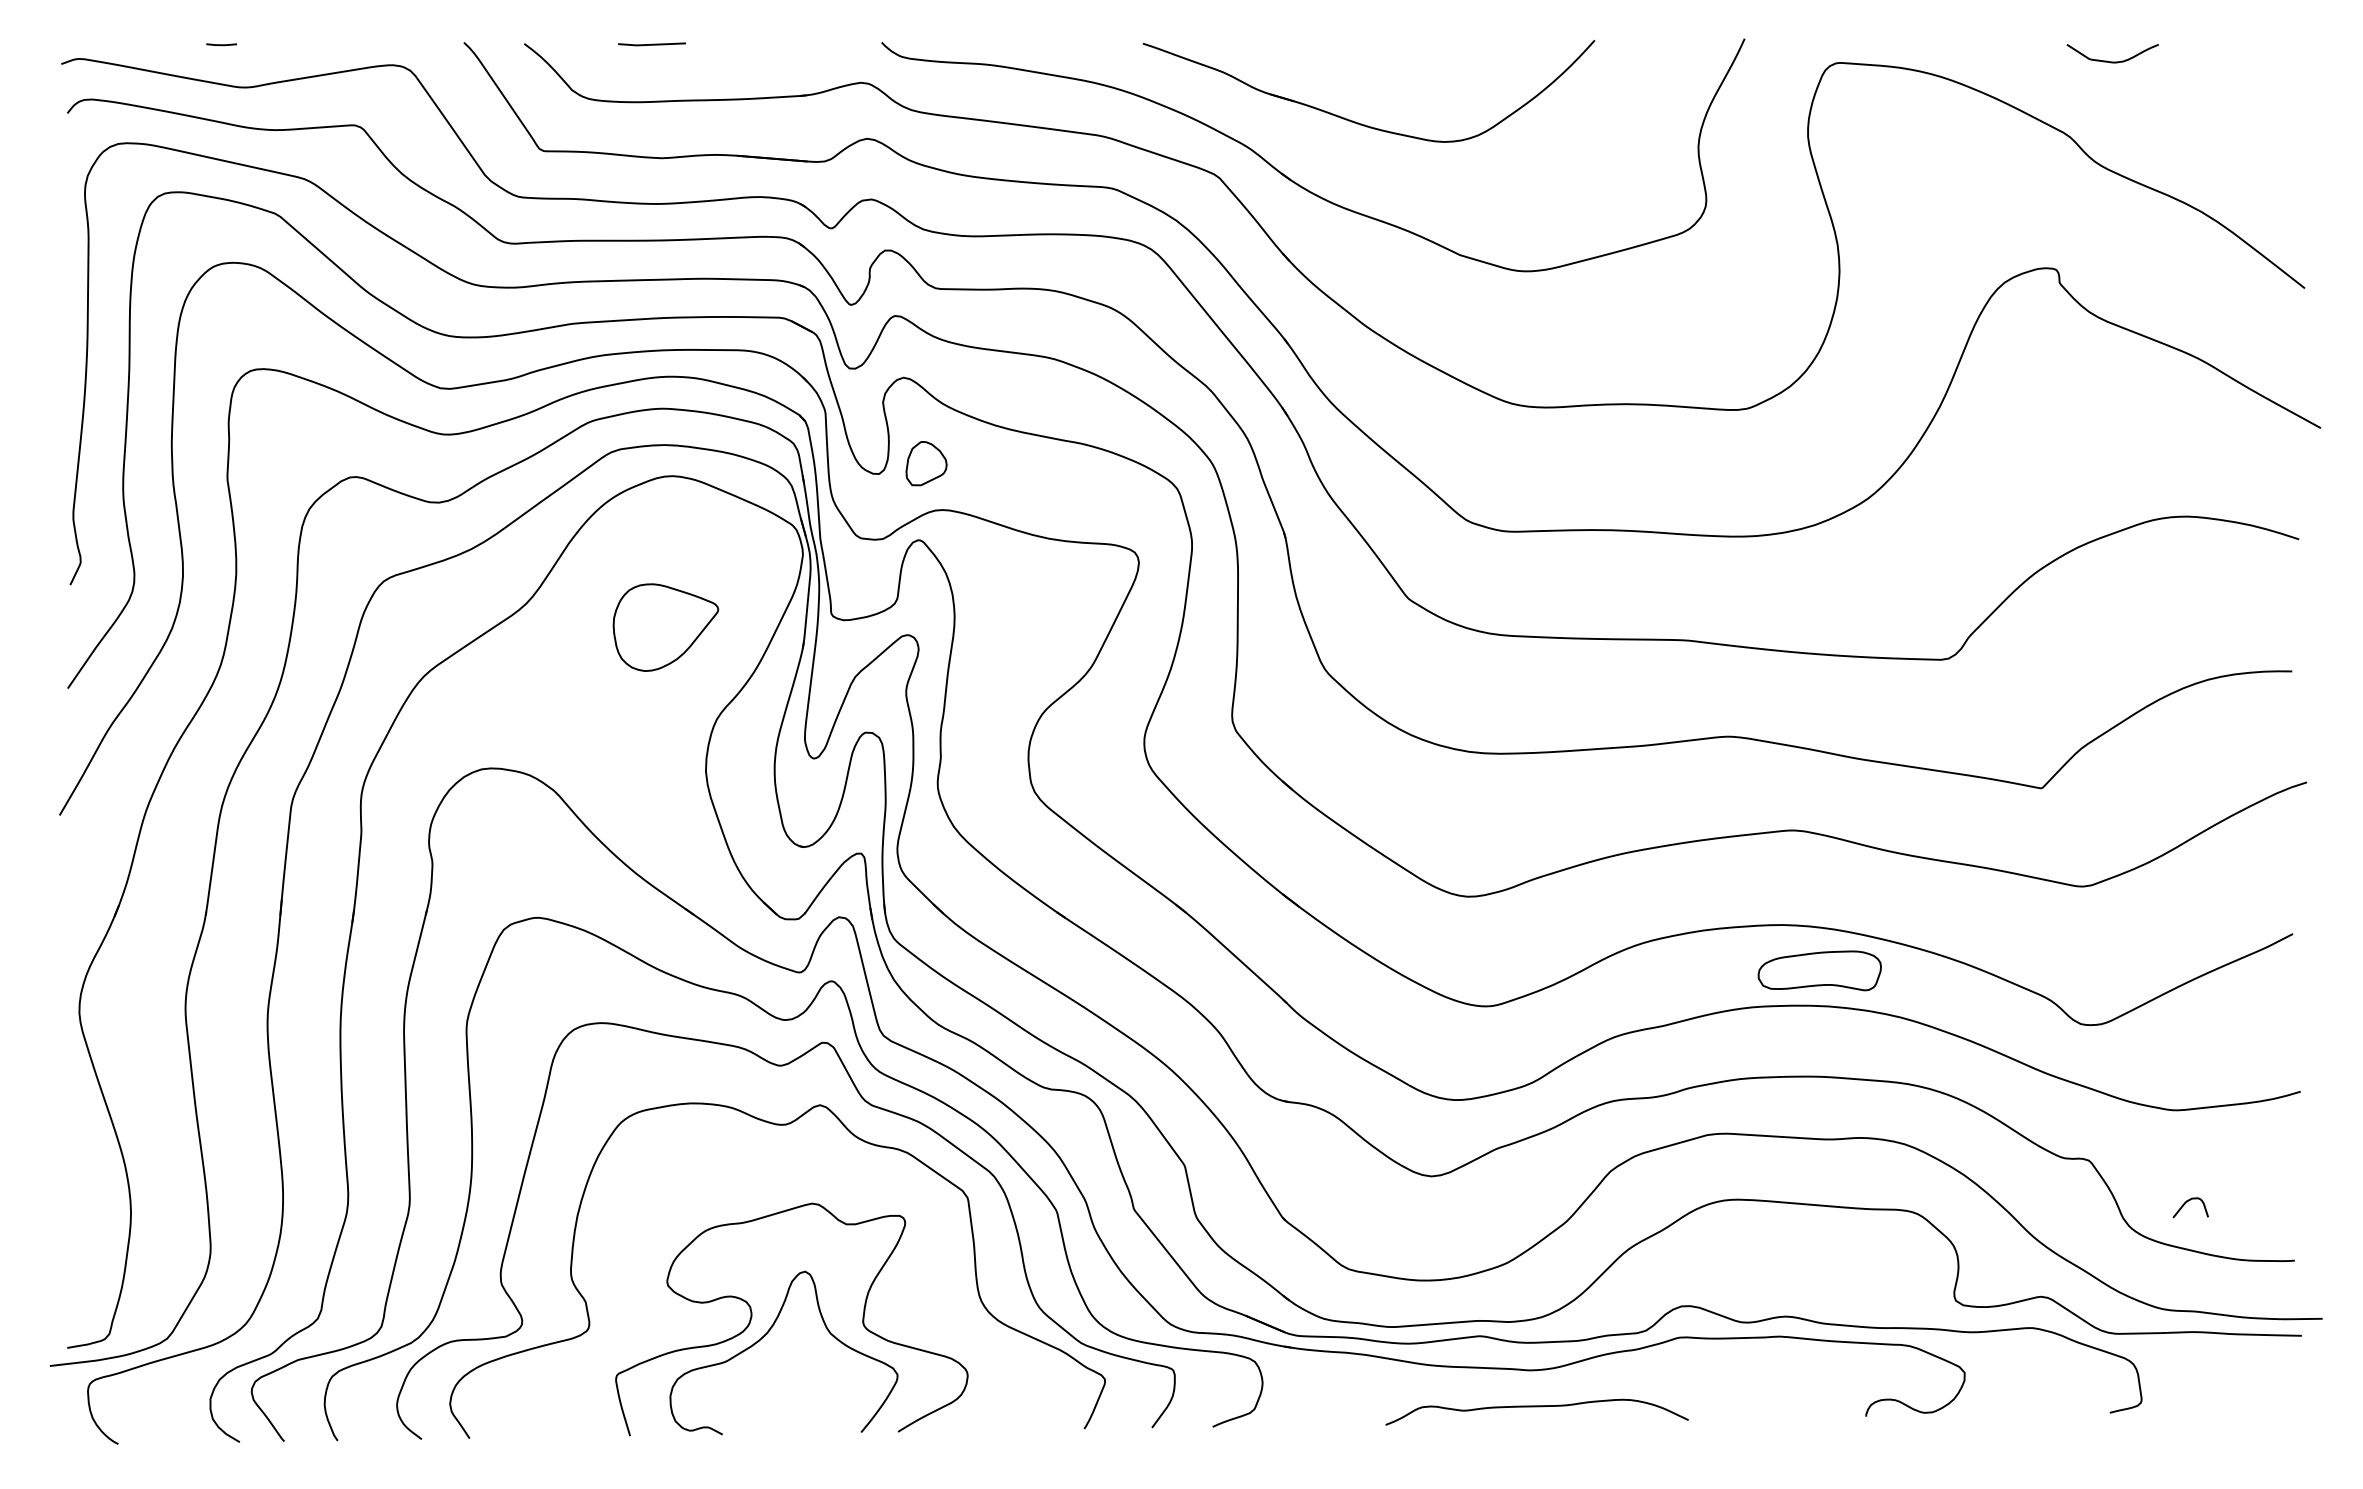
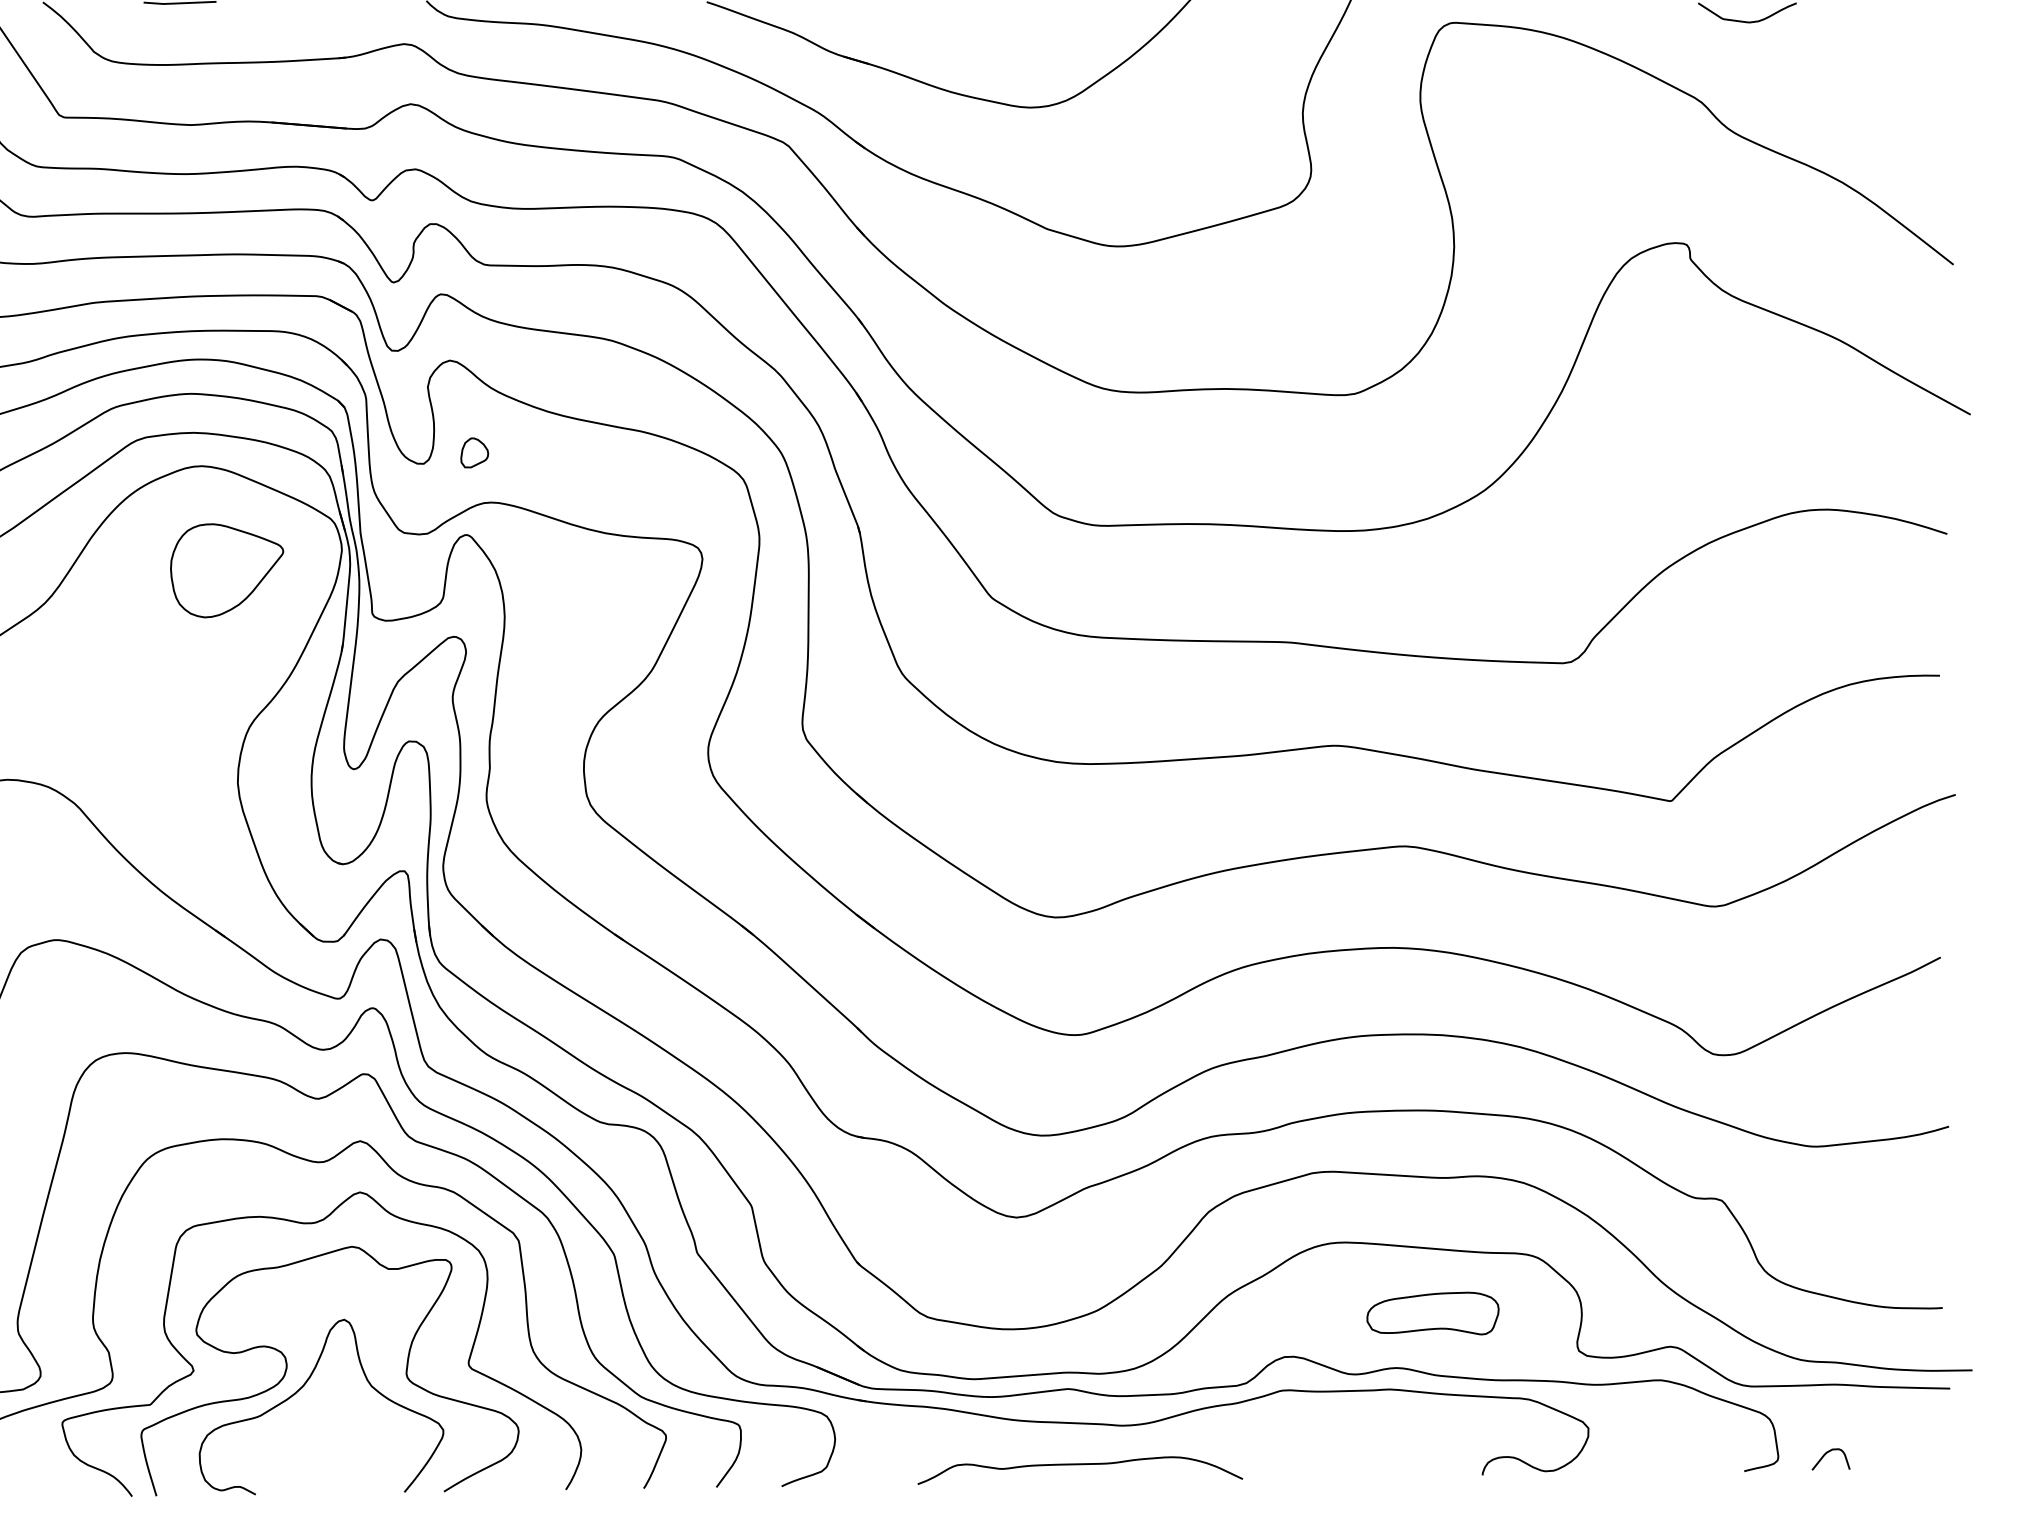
part: (926, 463) -> (474, 452), size x0.62
part: (665, 627) -> (226, 570), moved
part: (1819, 970) -> (1432, 1313), moved
curve: (777, 1182) -> (314, 1224), added
curve: (2186, 1203) -> (1826, 1454), moved
curve: (1536, 1407) -> (1079, 1465), moved

